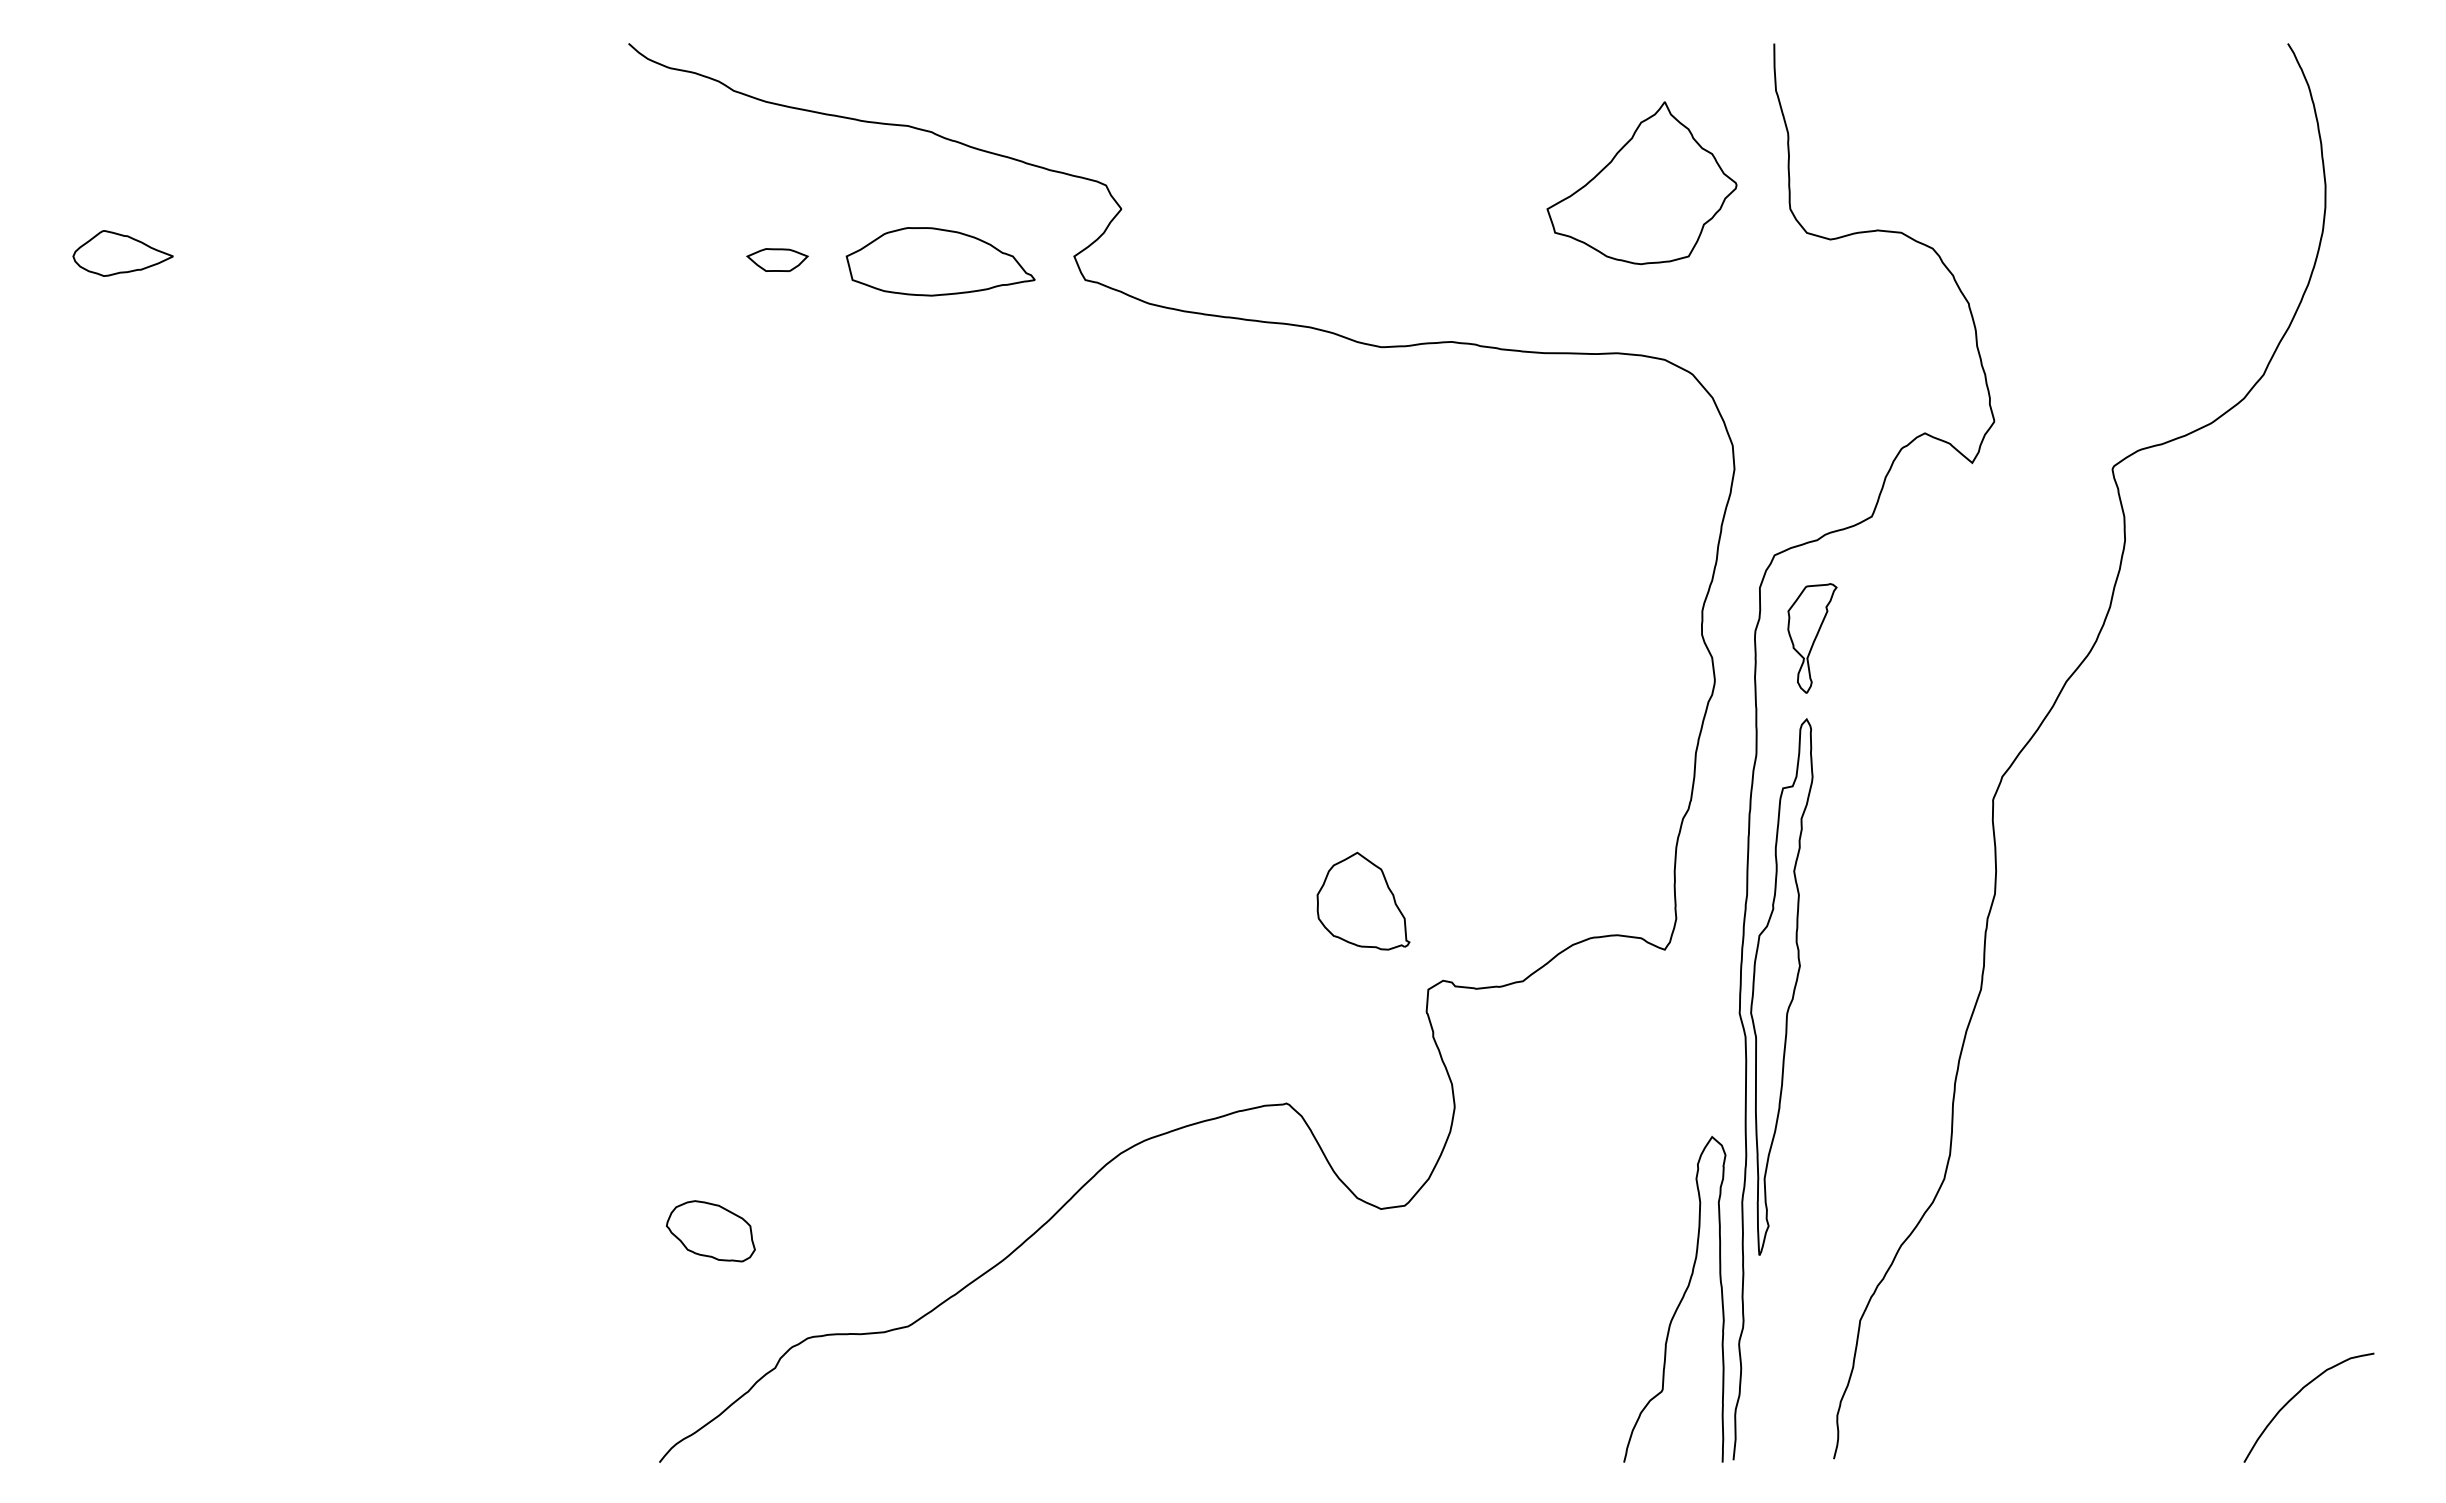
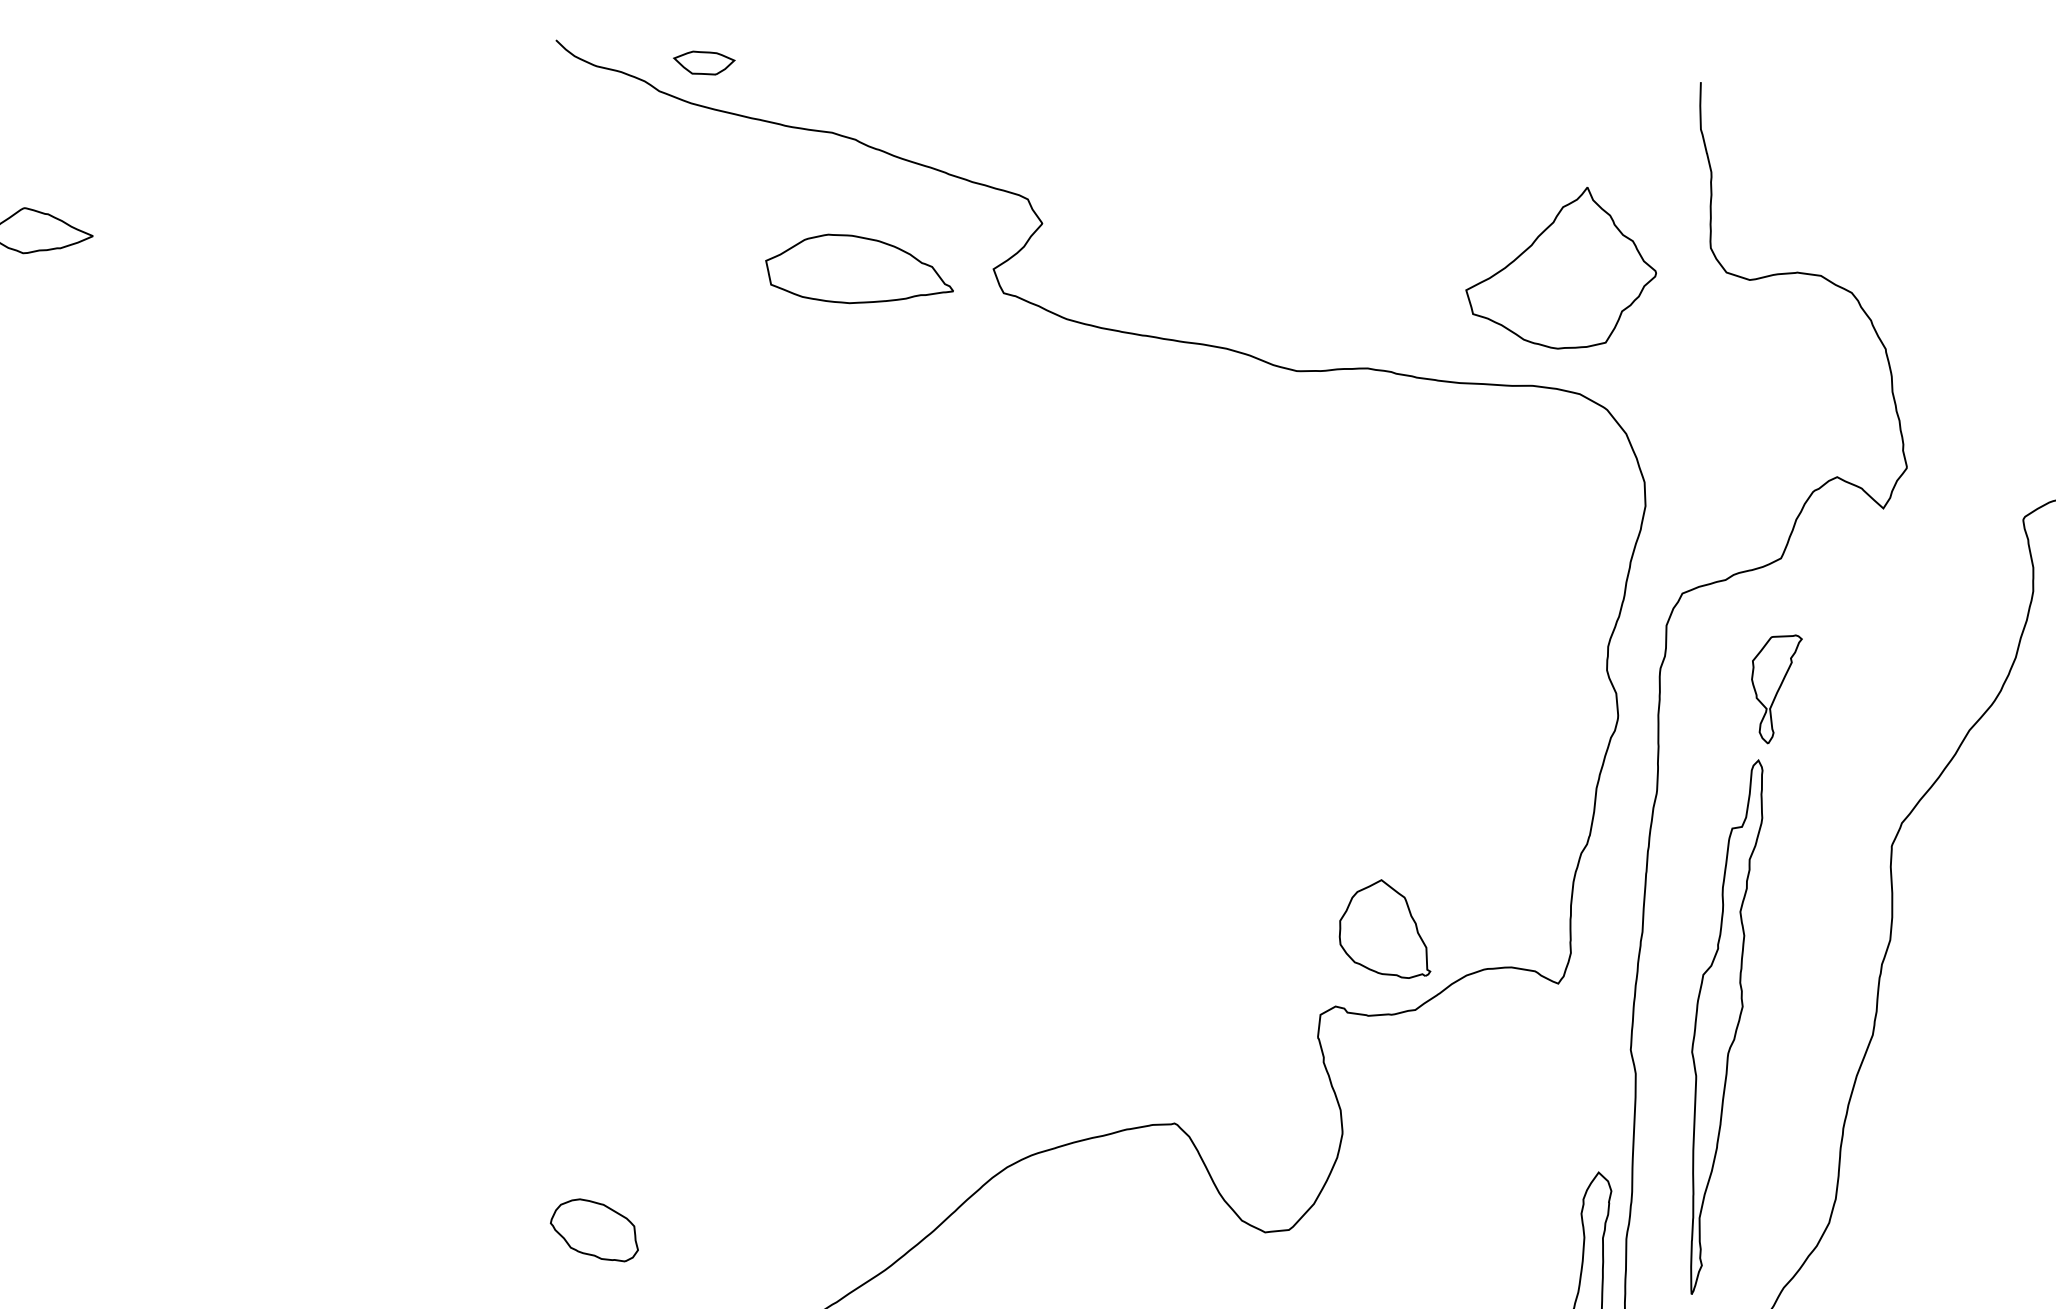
part: (1641, 183) -> (1561, 268), moved
part: (777, 259) -> (704, 62), moved
part: (1812, 638) -> (1775, 689), moved
part: (1363, 900) -> (1385, 928), moved
part: (1781, 986) -> (1723, 1026), moved

